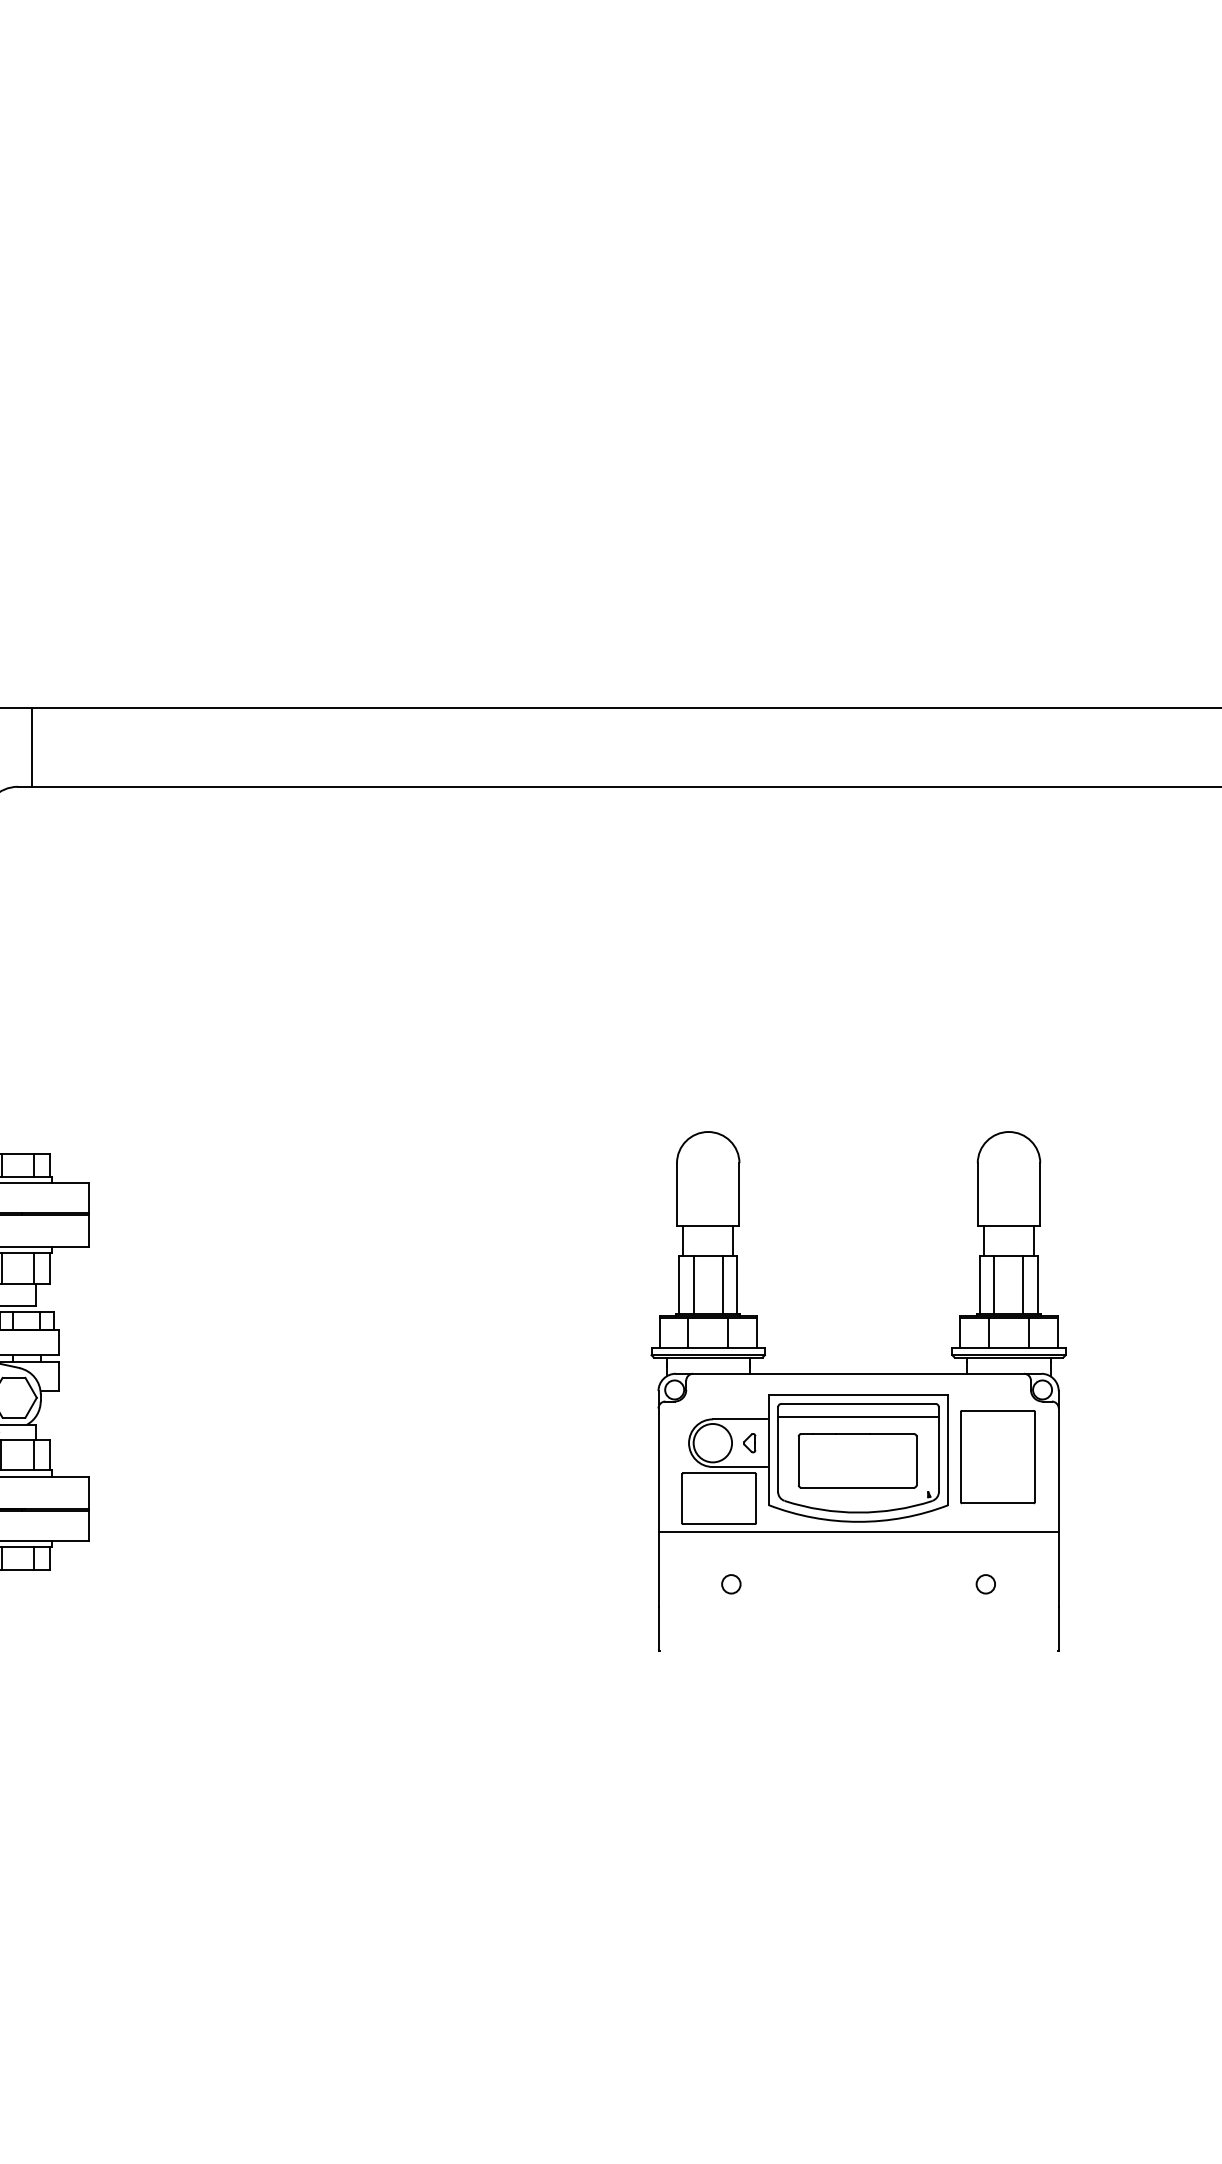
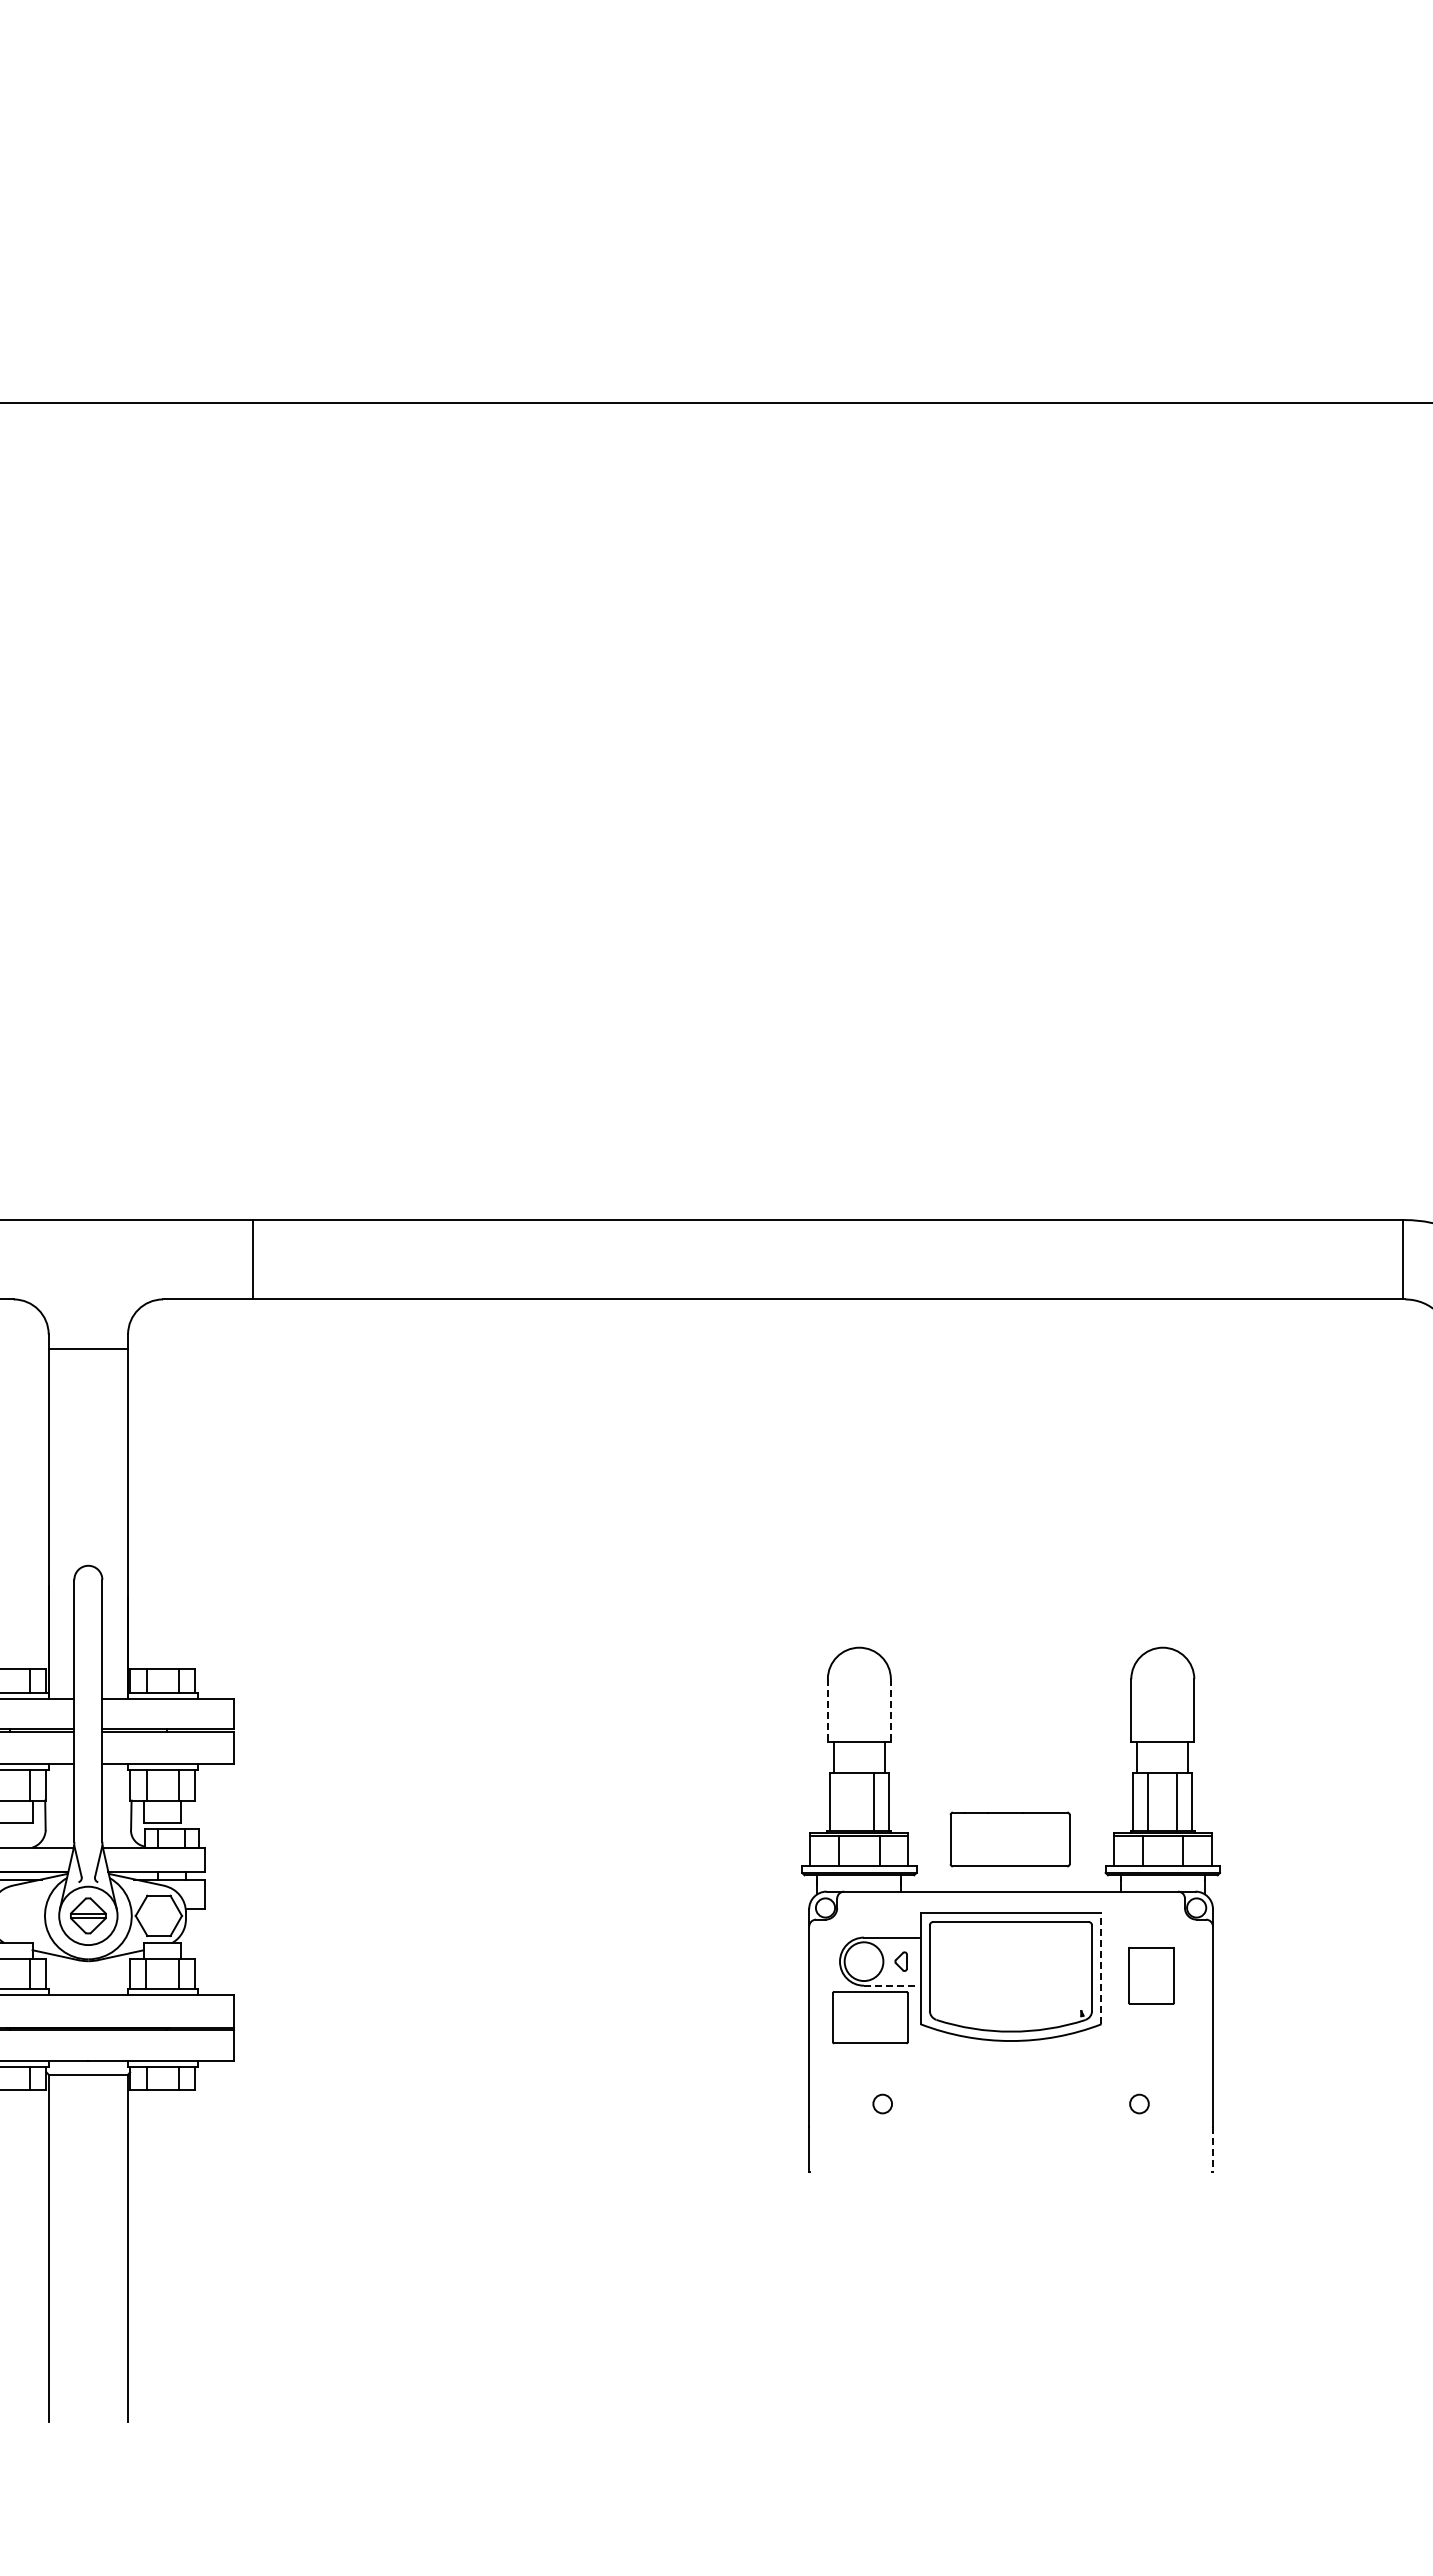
line: (32, 747) -> (253, 1259), moved
line: (676, 1194) -> (827, 1710), solid -> dashed
line: (739, 1194) -> (890, 1710), solid -> dashed
line: (693, 1284) -> (844, 1801), removed
line: (858, 1417) -> (1010, 1935), removed
line: (948, 1449) -> (1101, 1968), solid -> dashed
part: (997, 1456) -> (1151, 1975), size x0.6
part: (857, 1460) -> (1009, 1839), moved
line: (740, 1466) -> (891, 1985), solid -> dashed
line: (859, 1532) -> (1011, 2051), removed
line: (1059, 1630) -> (1213, 2150), solid -> dashed

